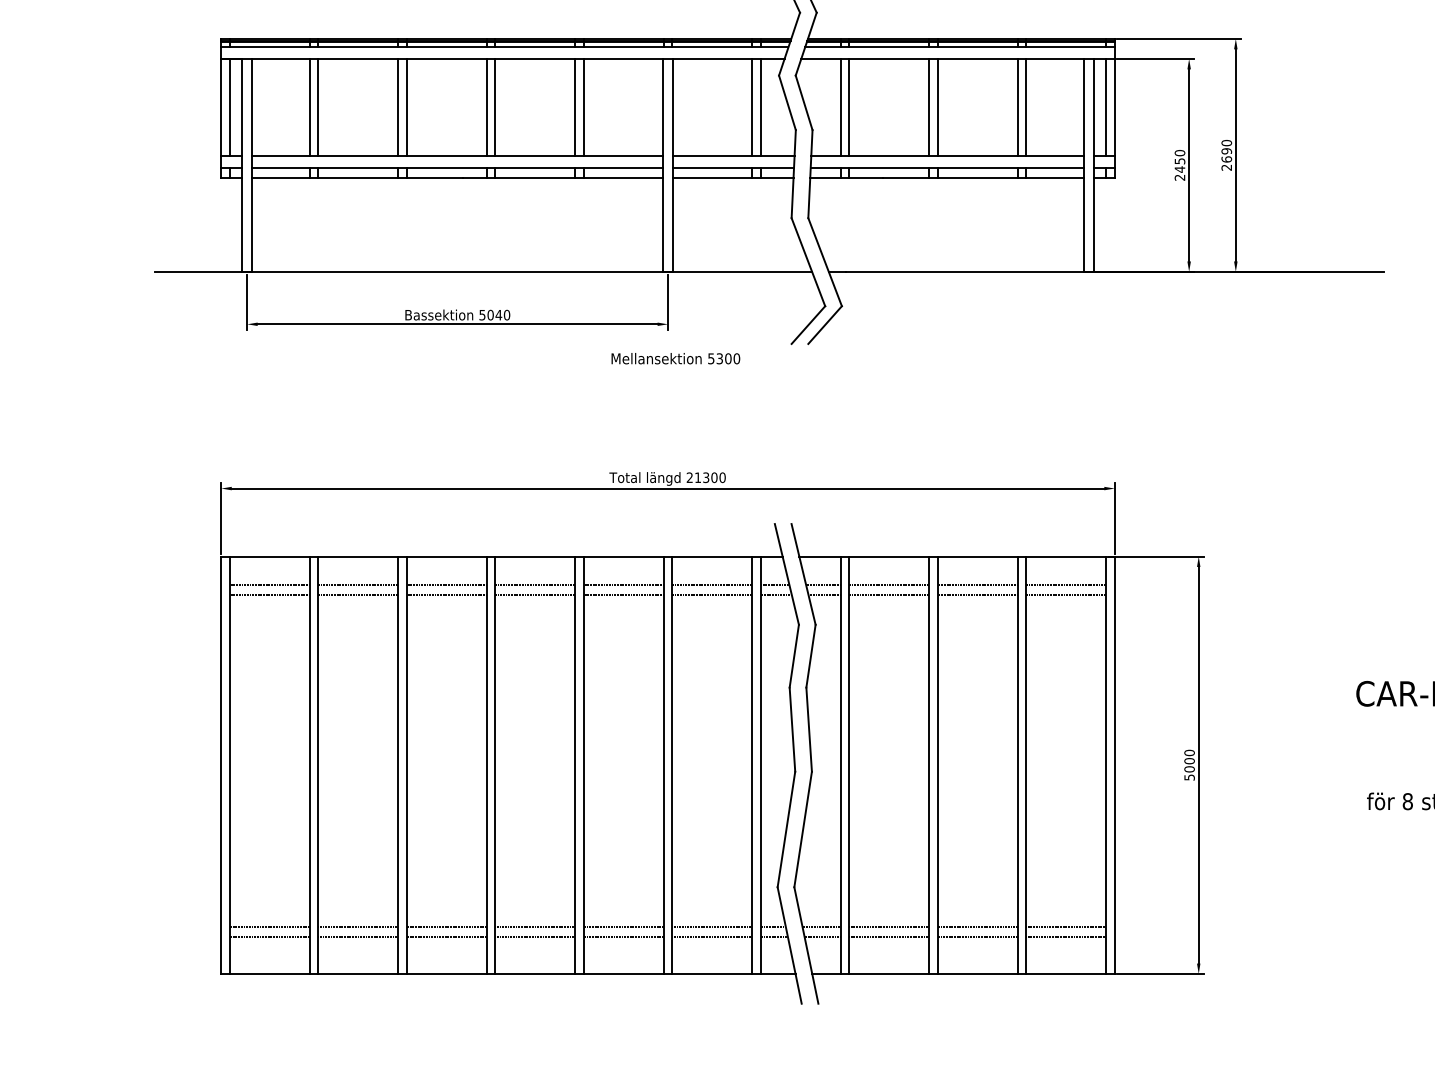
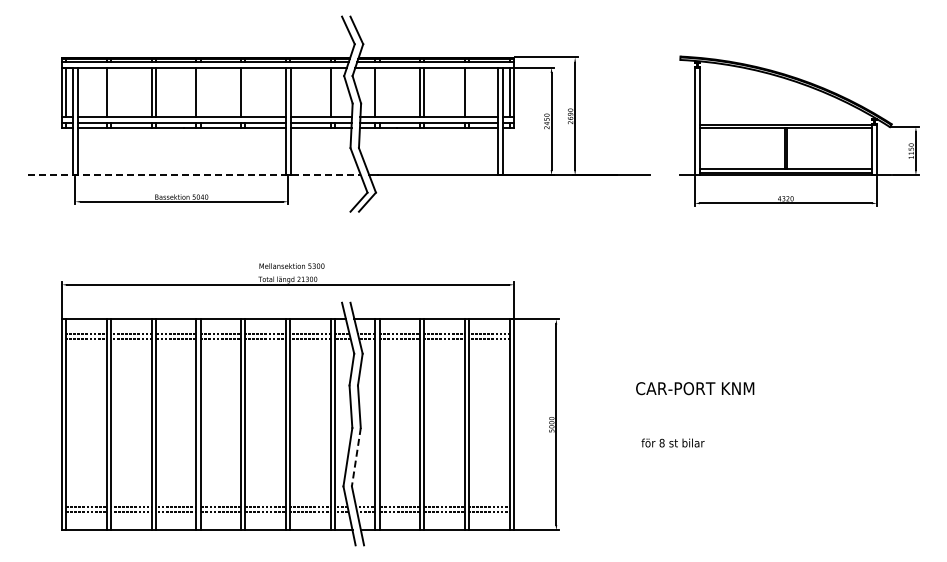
line: (318, 106) -> (111, 91), removed
line: (494, 106) -> (200, 91), removed
line: (583, 106) -> (245, 91), removed
line: (759, 106) -> (334, 91), removed
line: (848, 106) -> (379, 91), removed
line: (1026, 106) -> (469, 91), removed
line: (485, 272) -> (195, 175), solid -> dashed
text: (674, 357) -> (291, 265), moved
line: (803, 830) -> (356, 457), solid -> dashed

